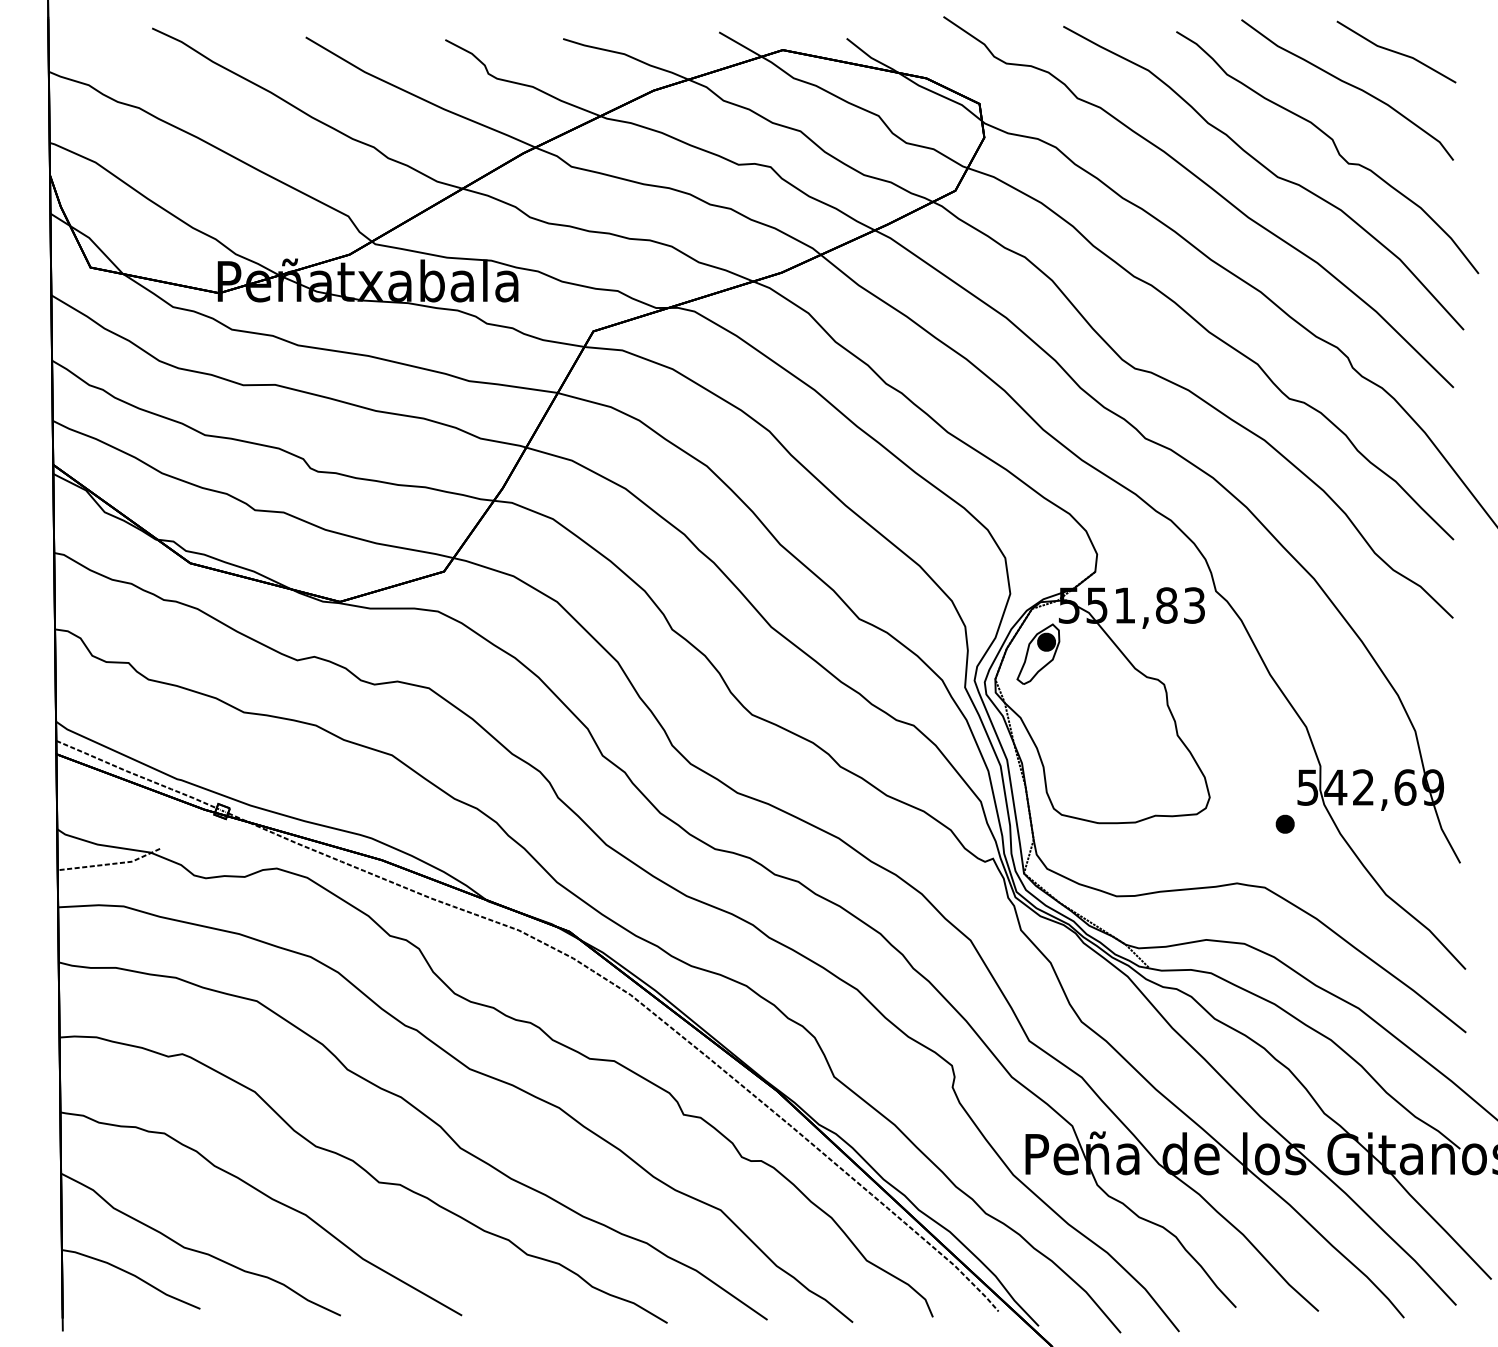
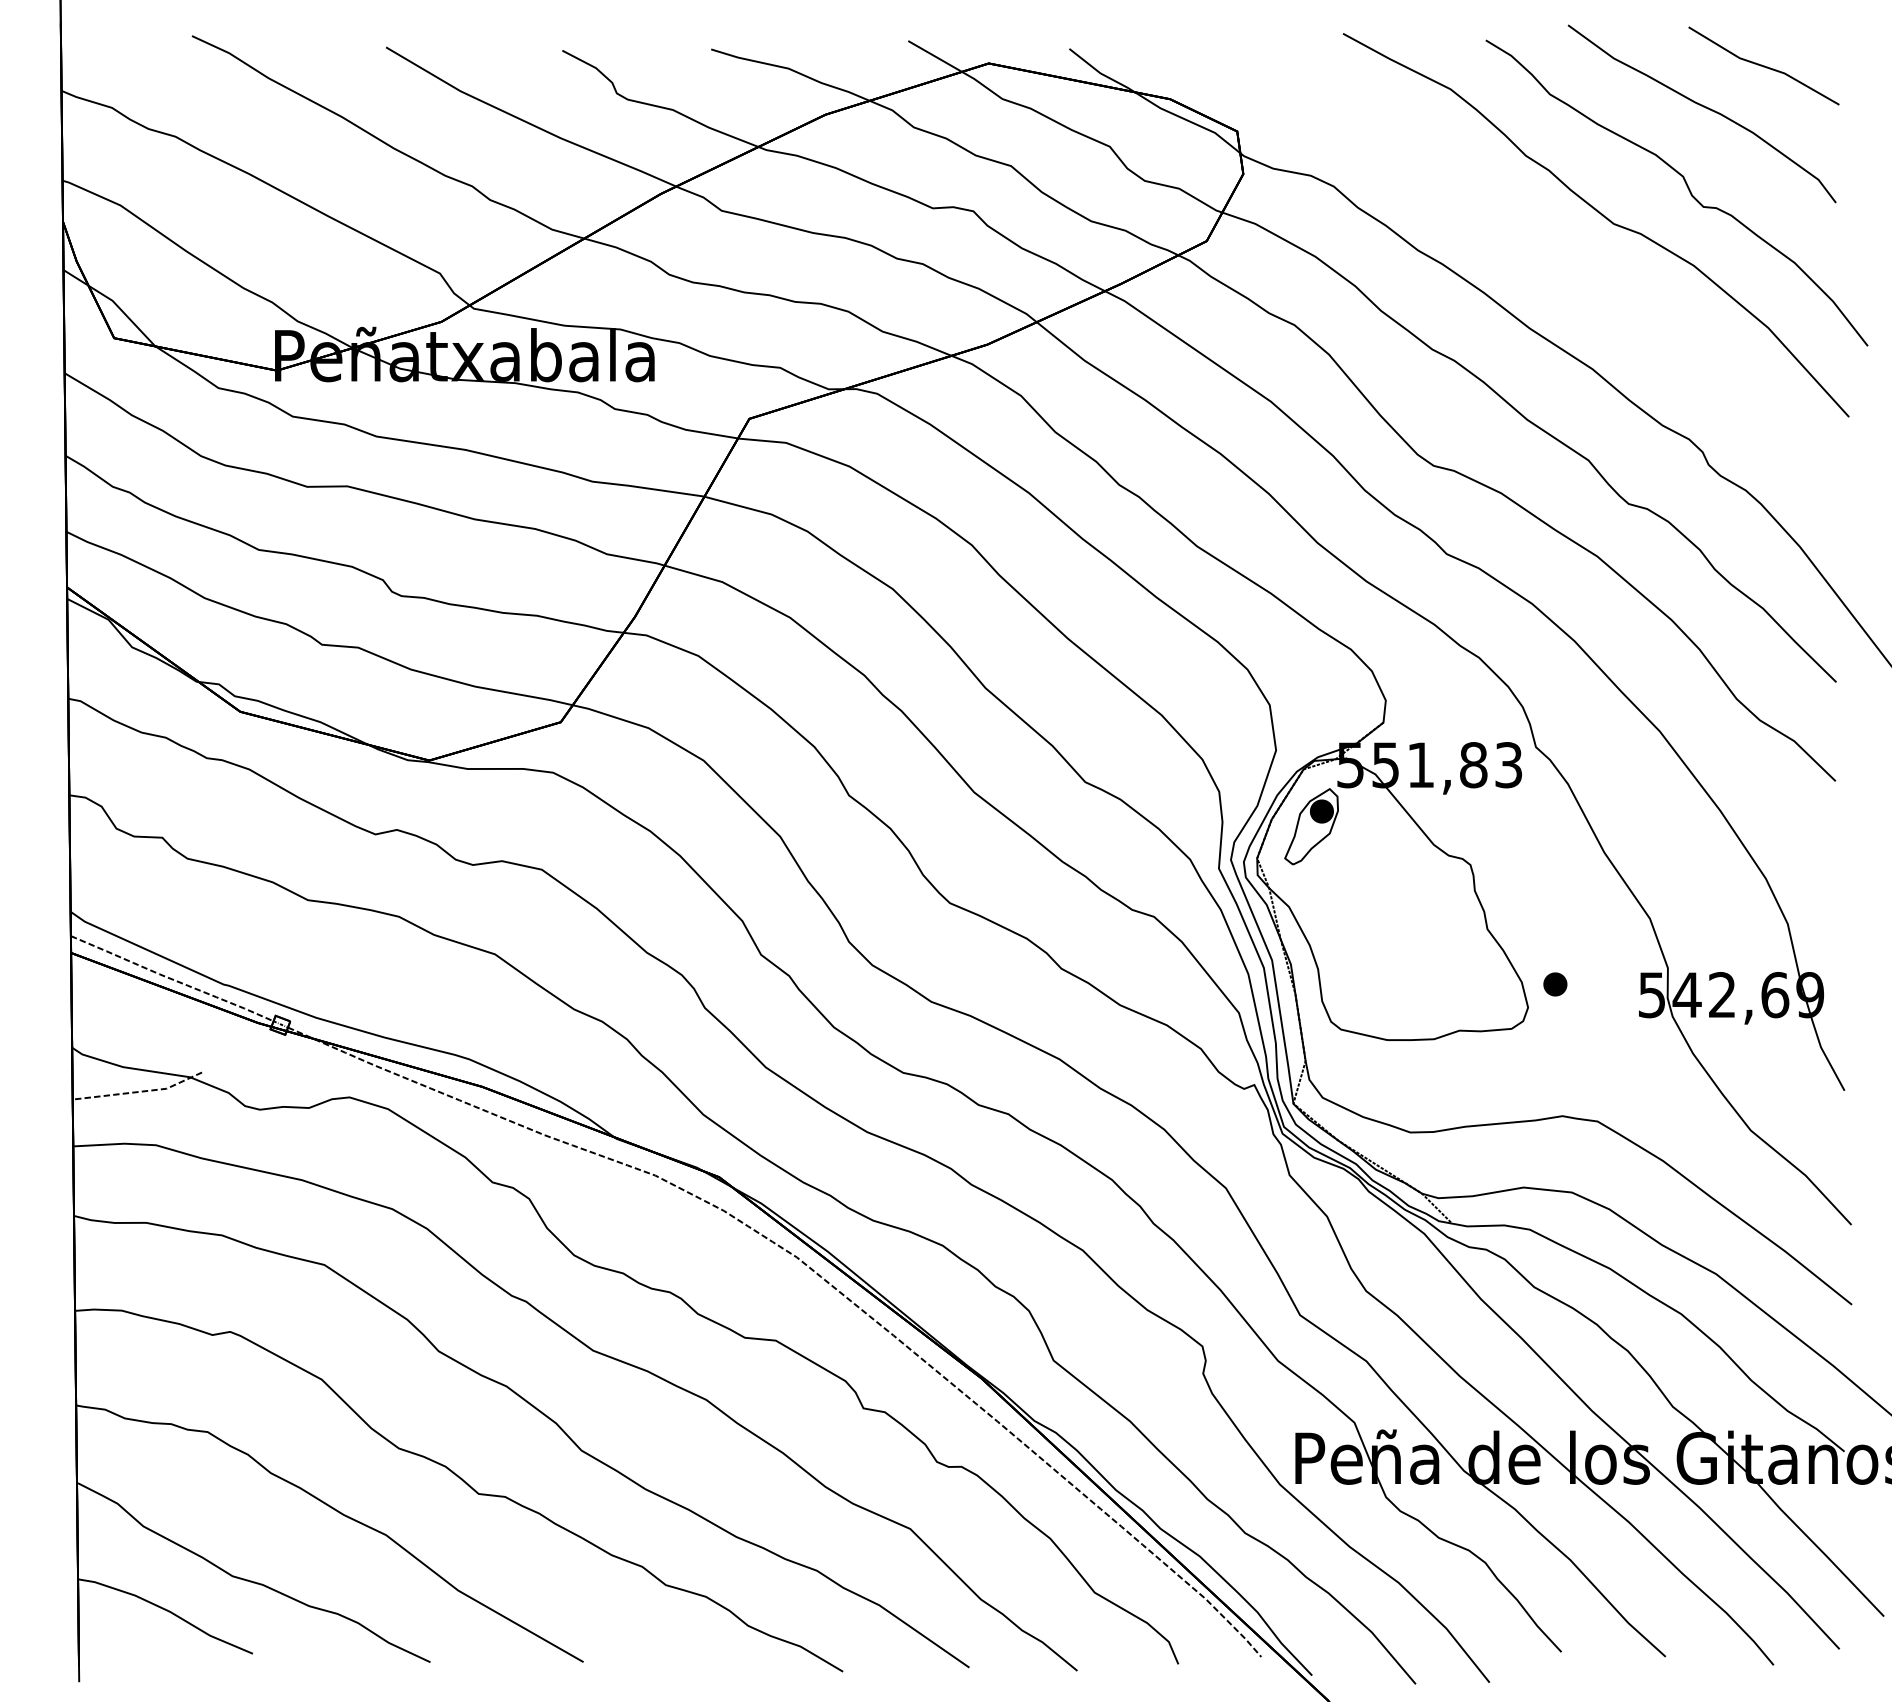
part: (1208, 187) -> (1526, 236), removed
part: (1285, 824) -> (1555, 984), moved

